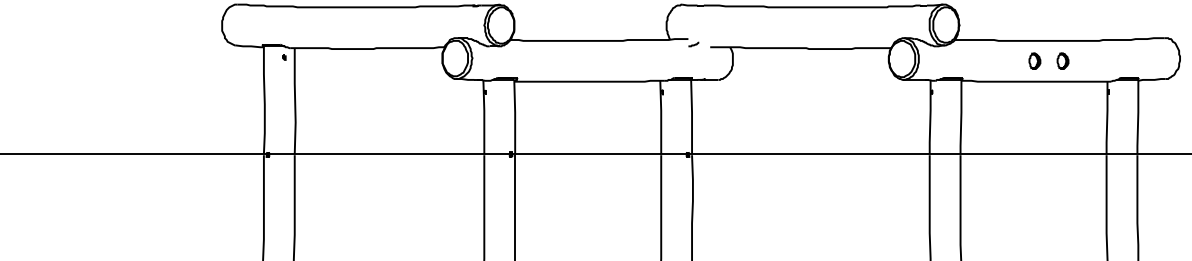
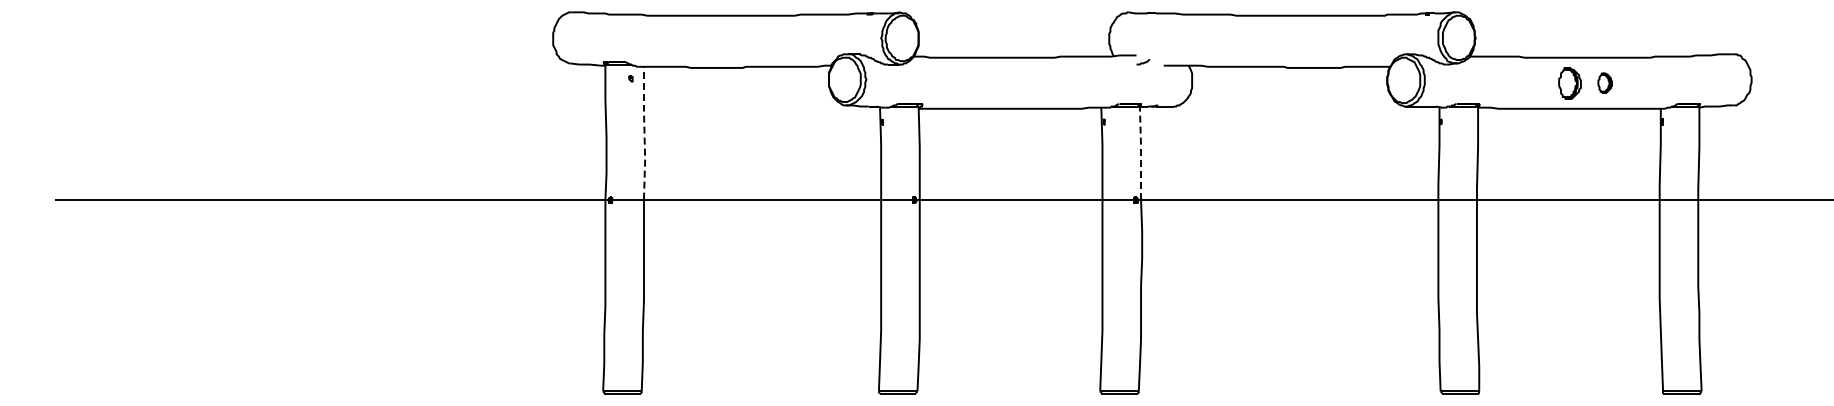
part: (1034, 60) -> (1569, 82), size x1.6
line: (295, 100) -> (644, 132), solid -> dashed
line: (692, 117) -> (1141, 153), solid -> dashed

